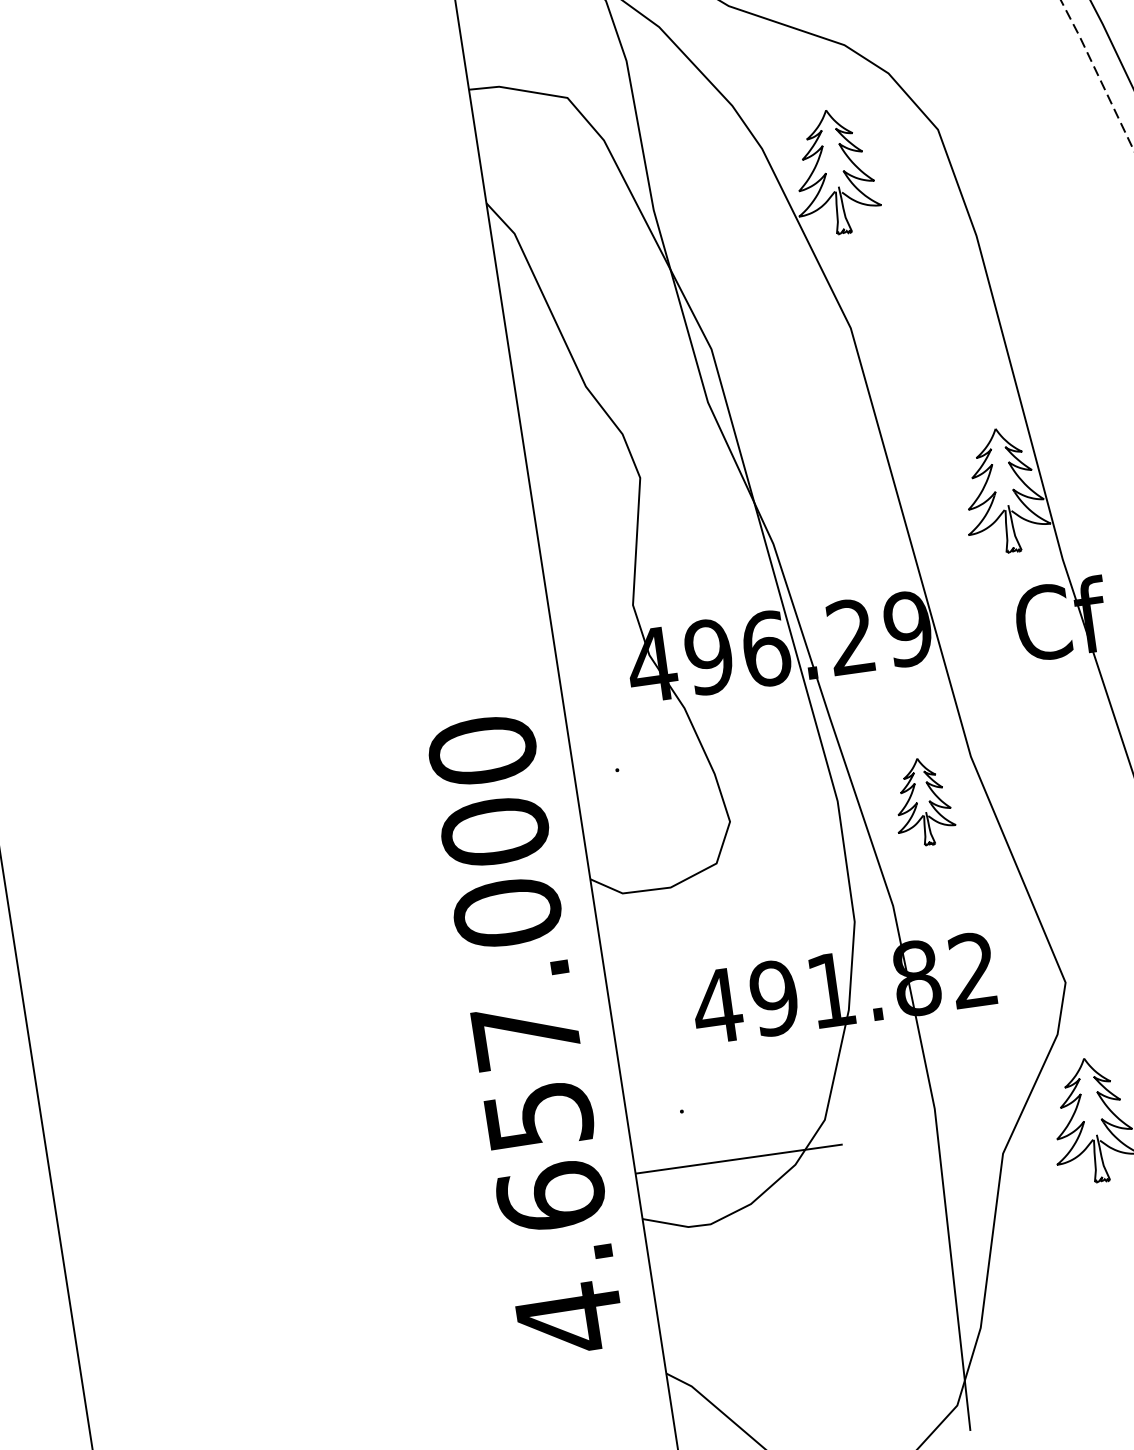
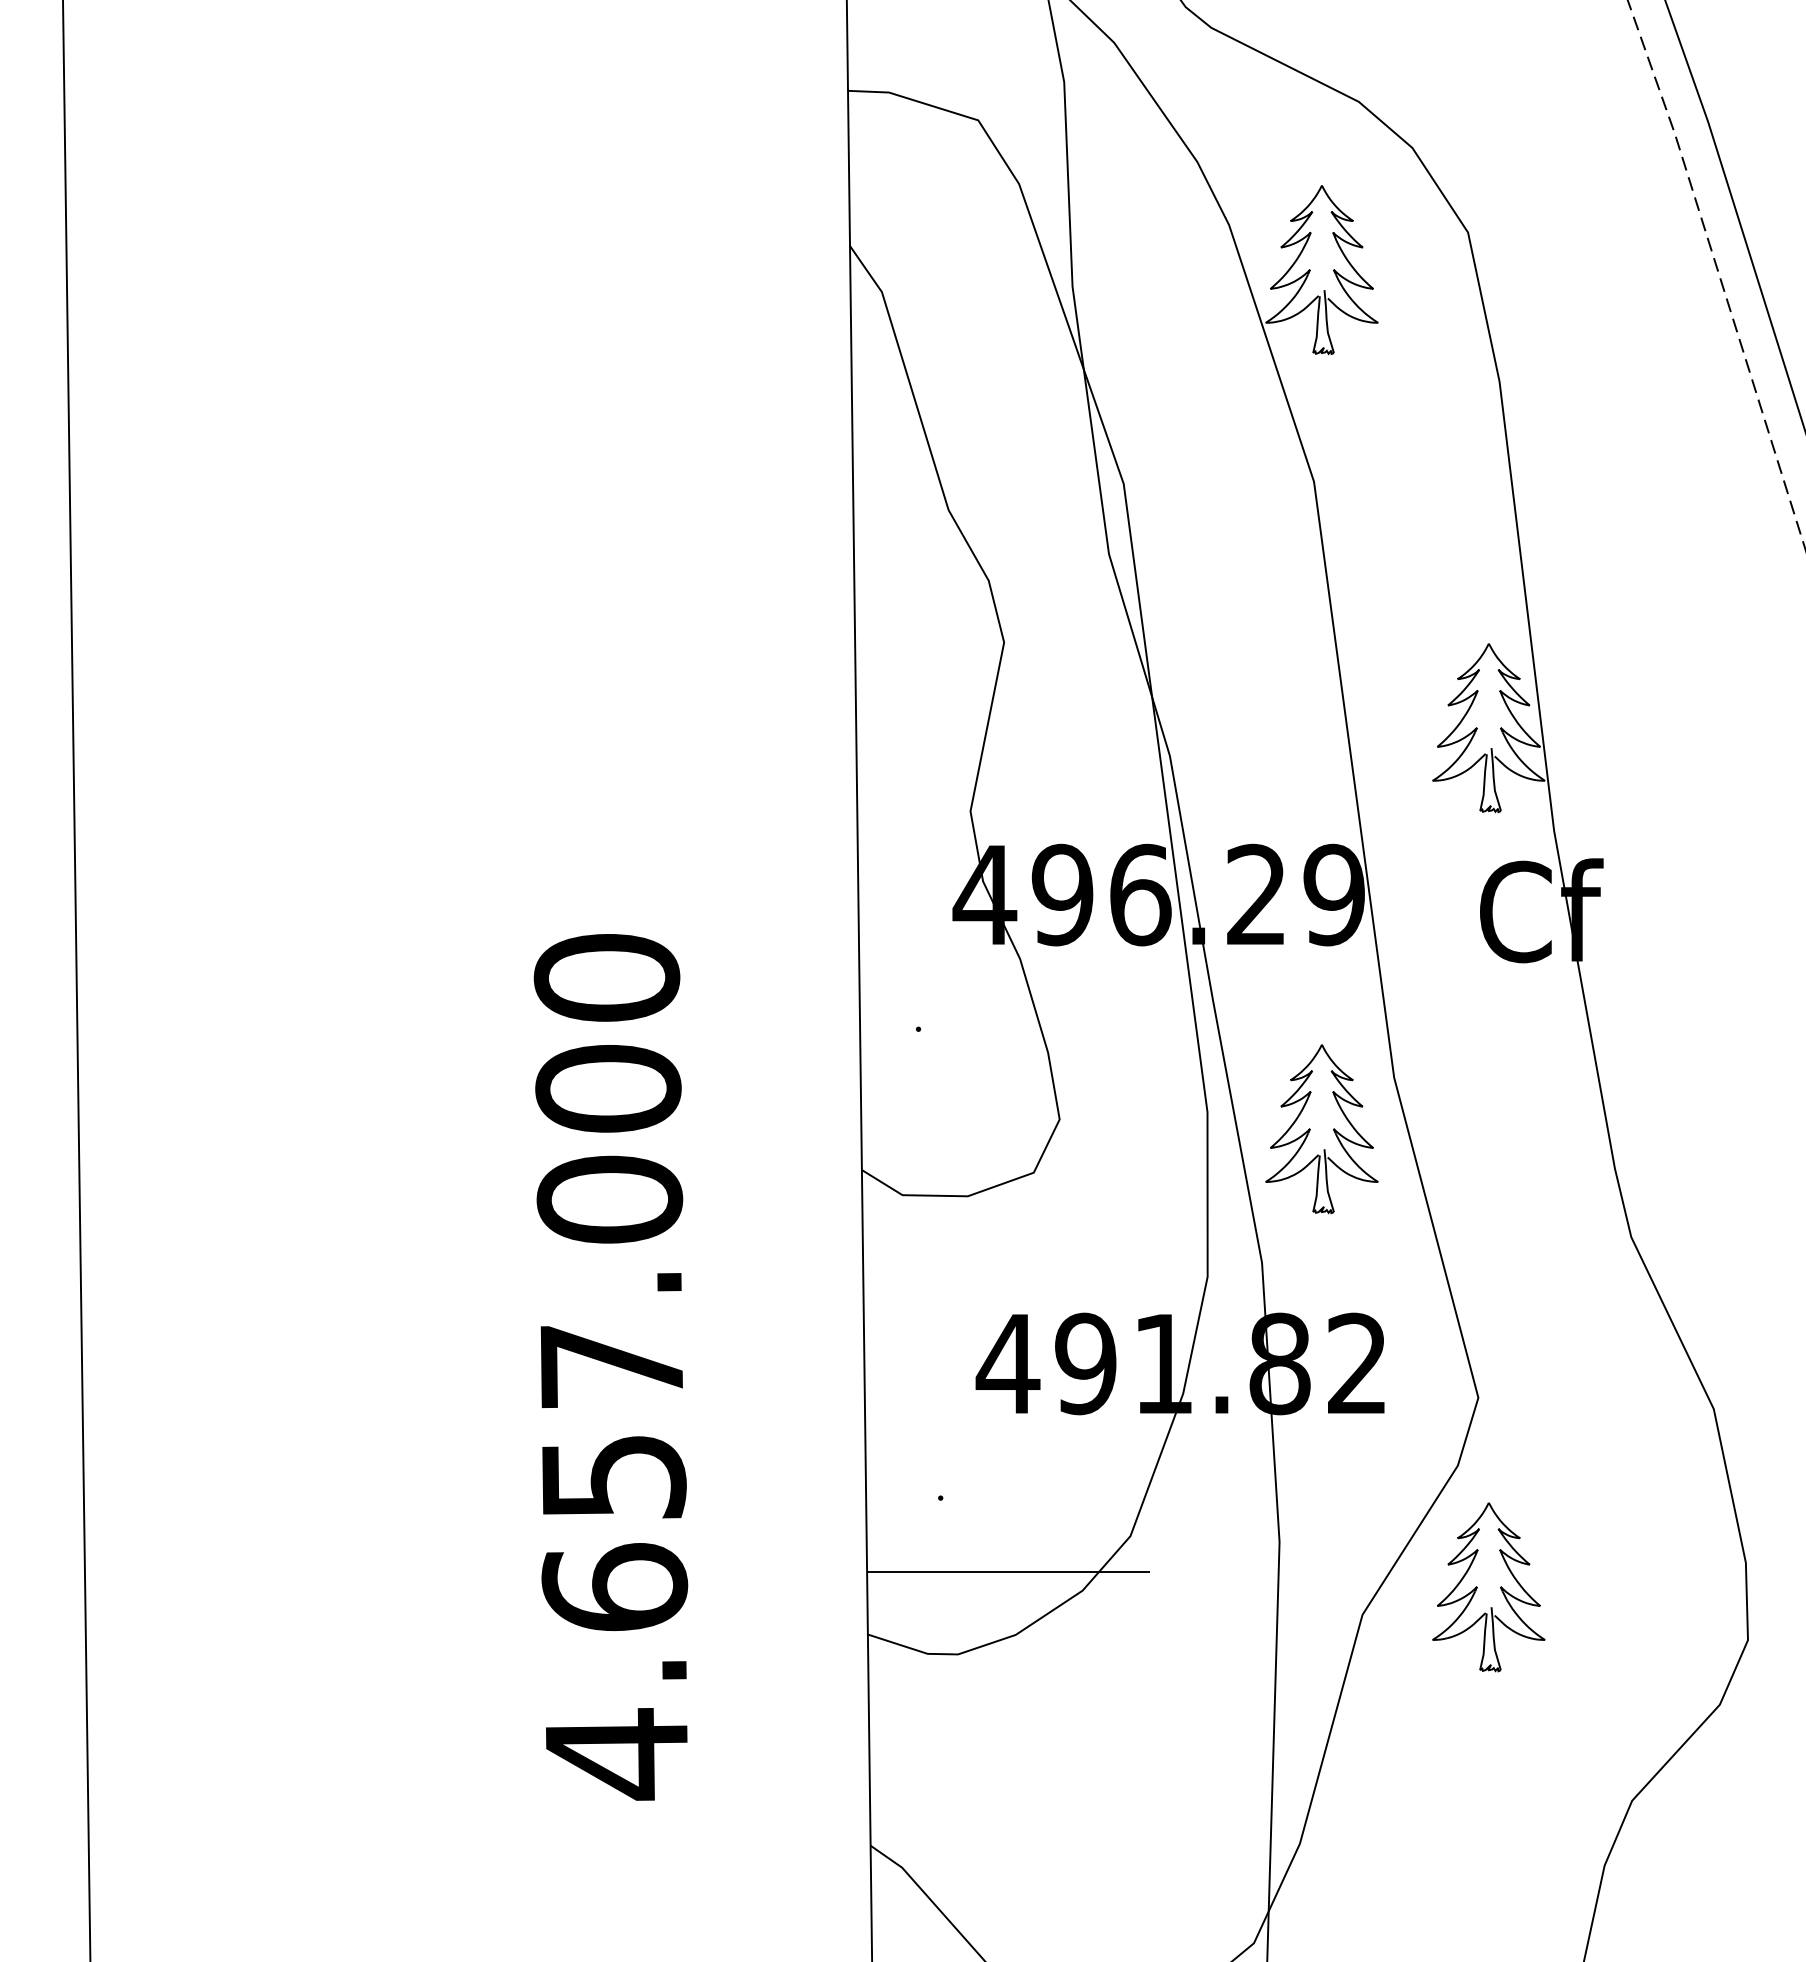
part: (922, 802) -> (1321, 1129), size x1.43
text: (525, 1035) -> (610, 1367), moved

